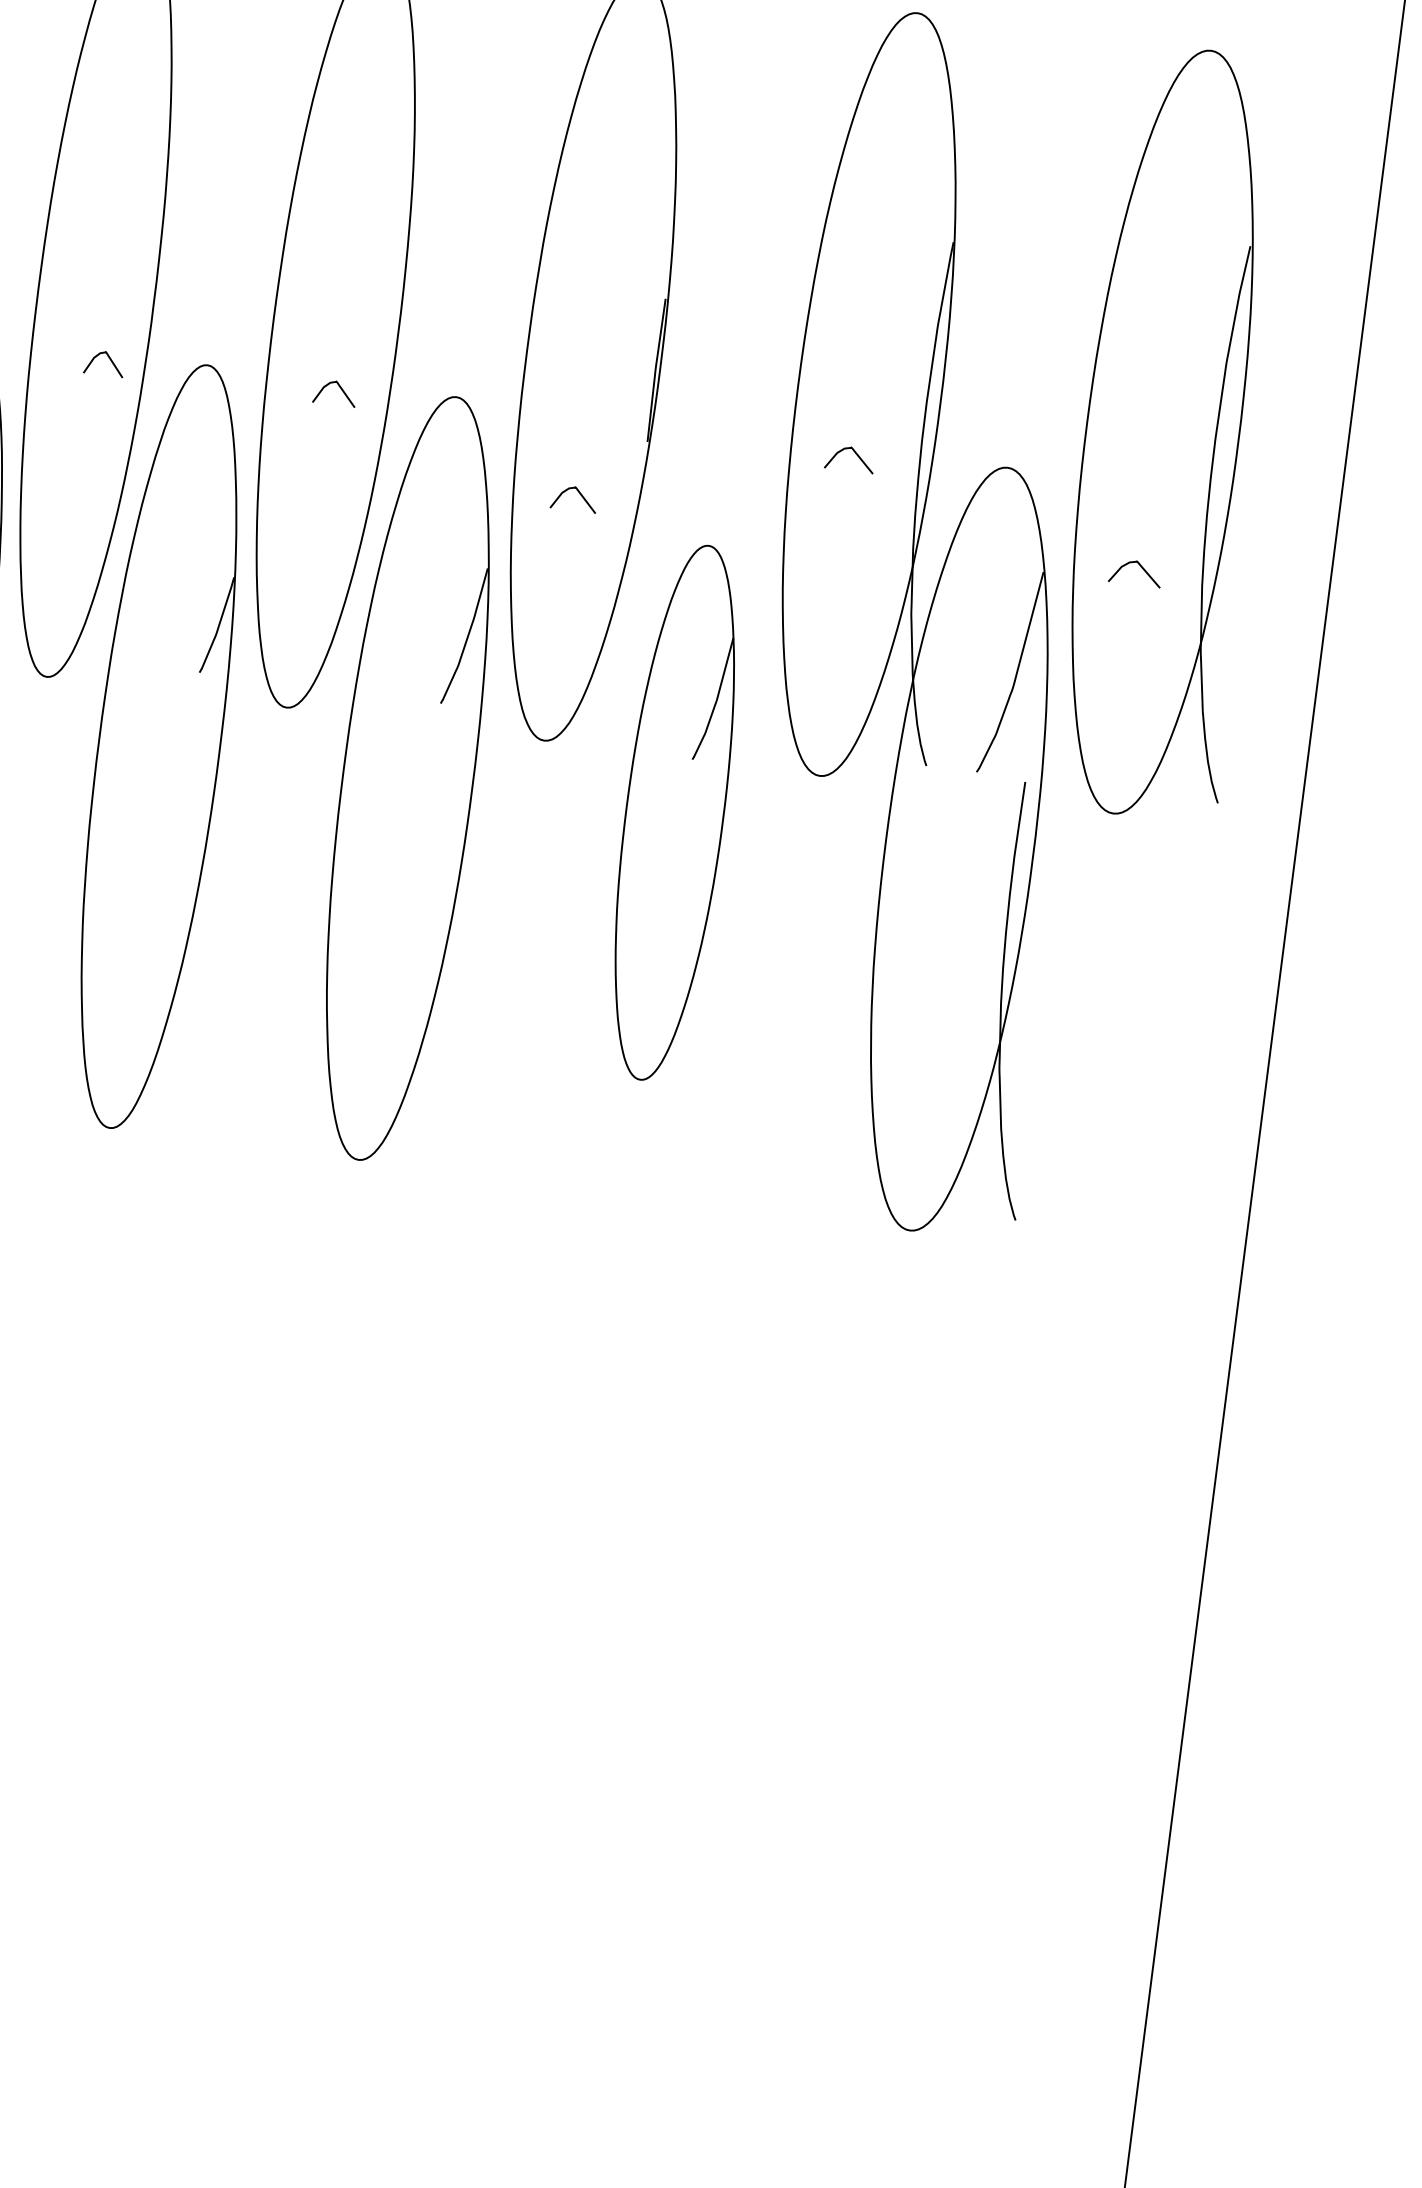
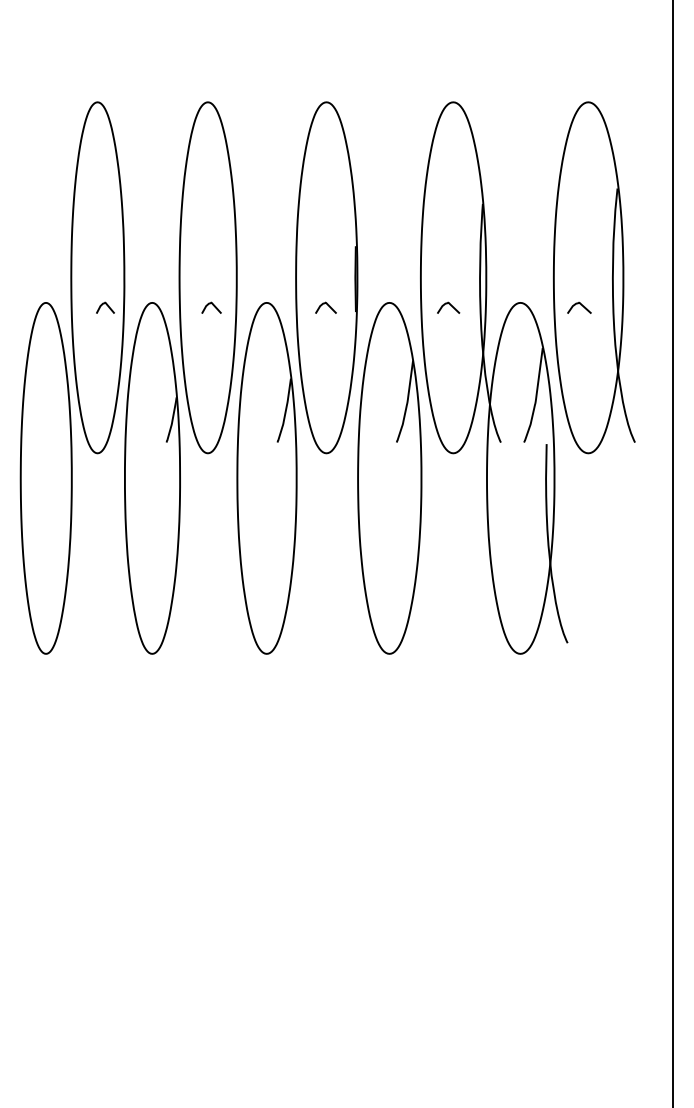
curve: (578, 493) -> (327, 305), moved
curve: (1138, 567) -> (580, 305), moved
part: (674, 812) -> (389, 478), size x1.43

